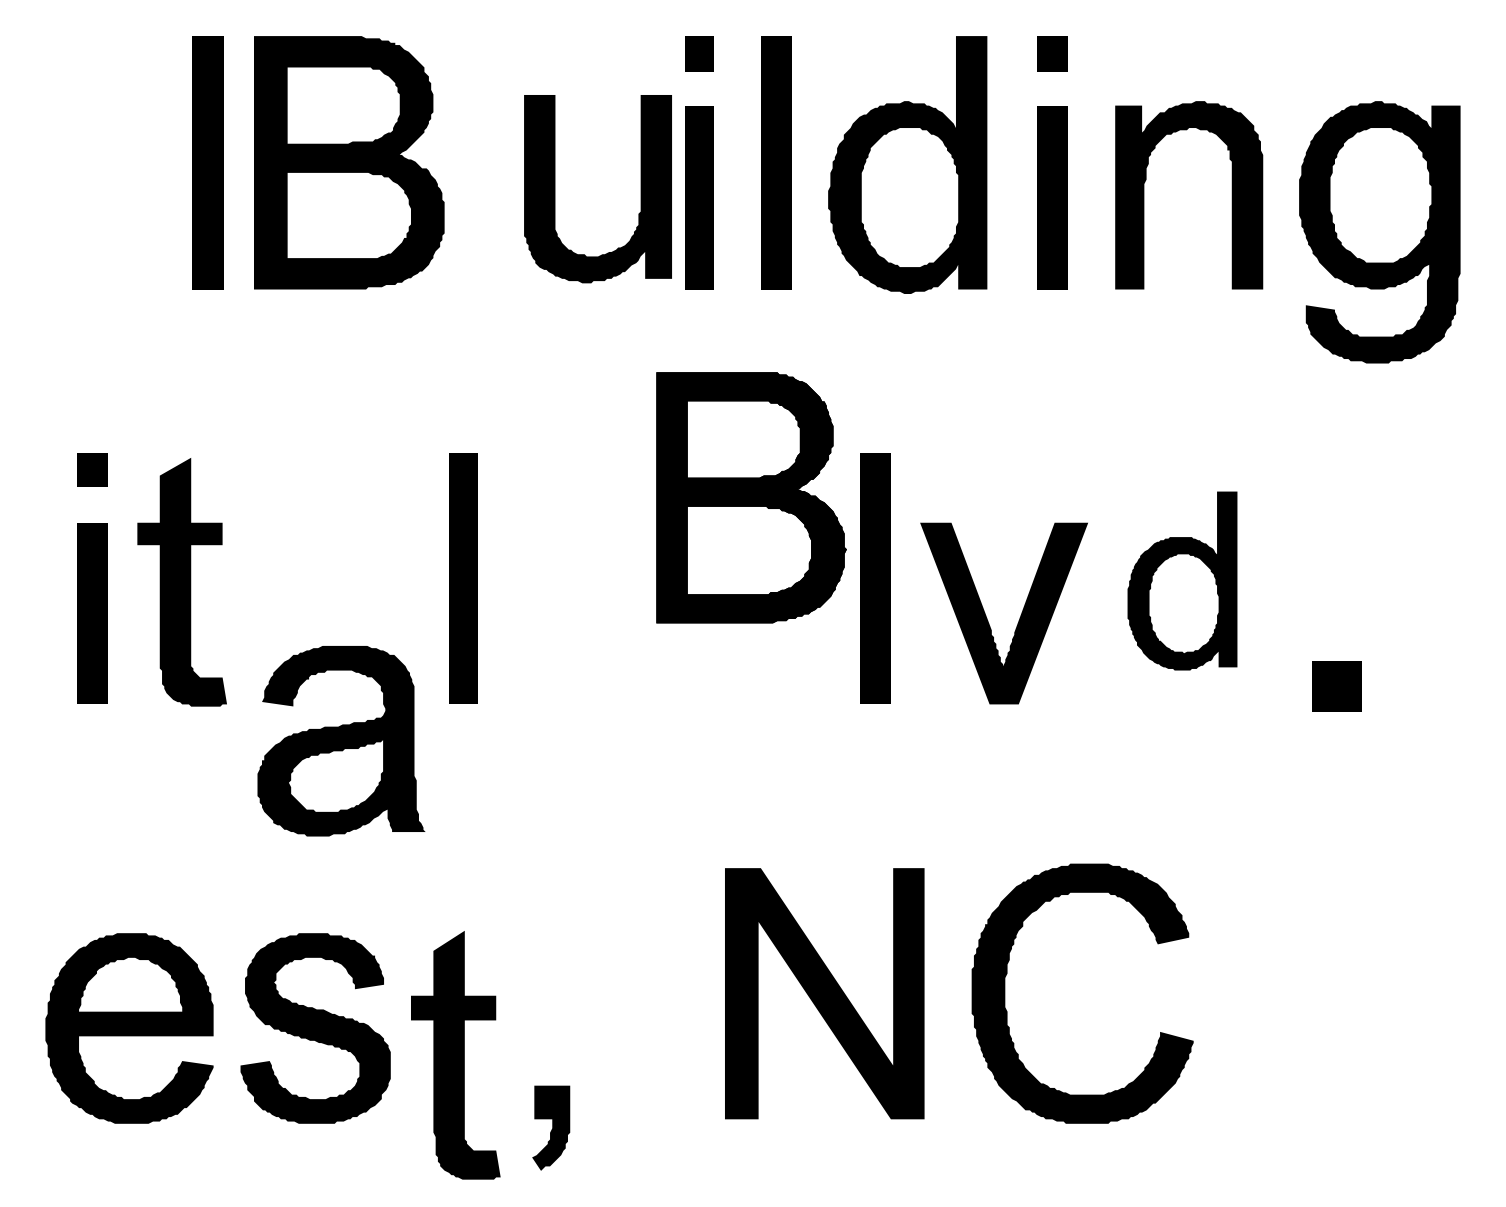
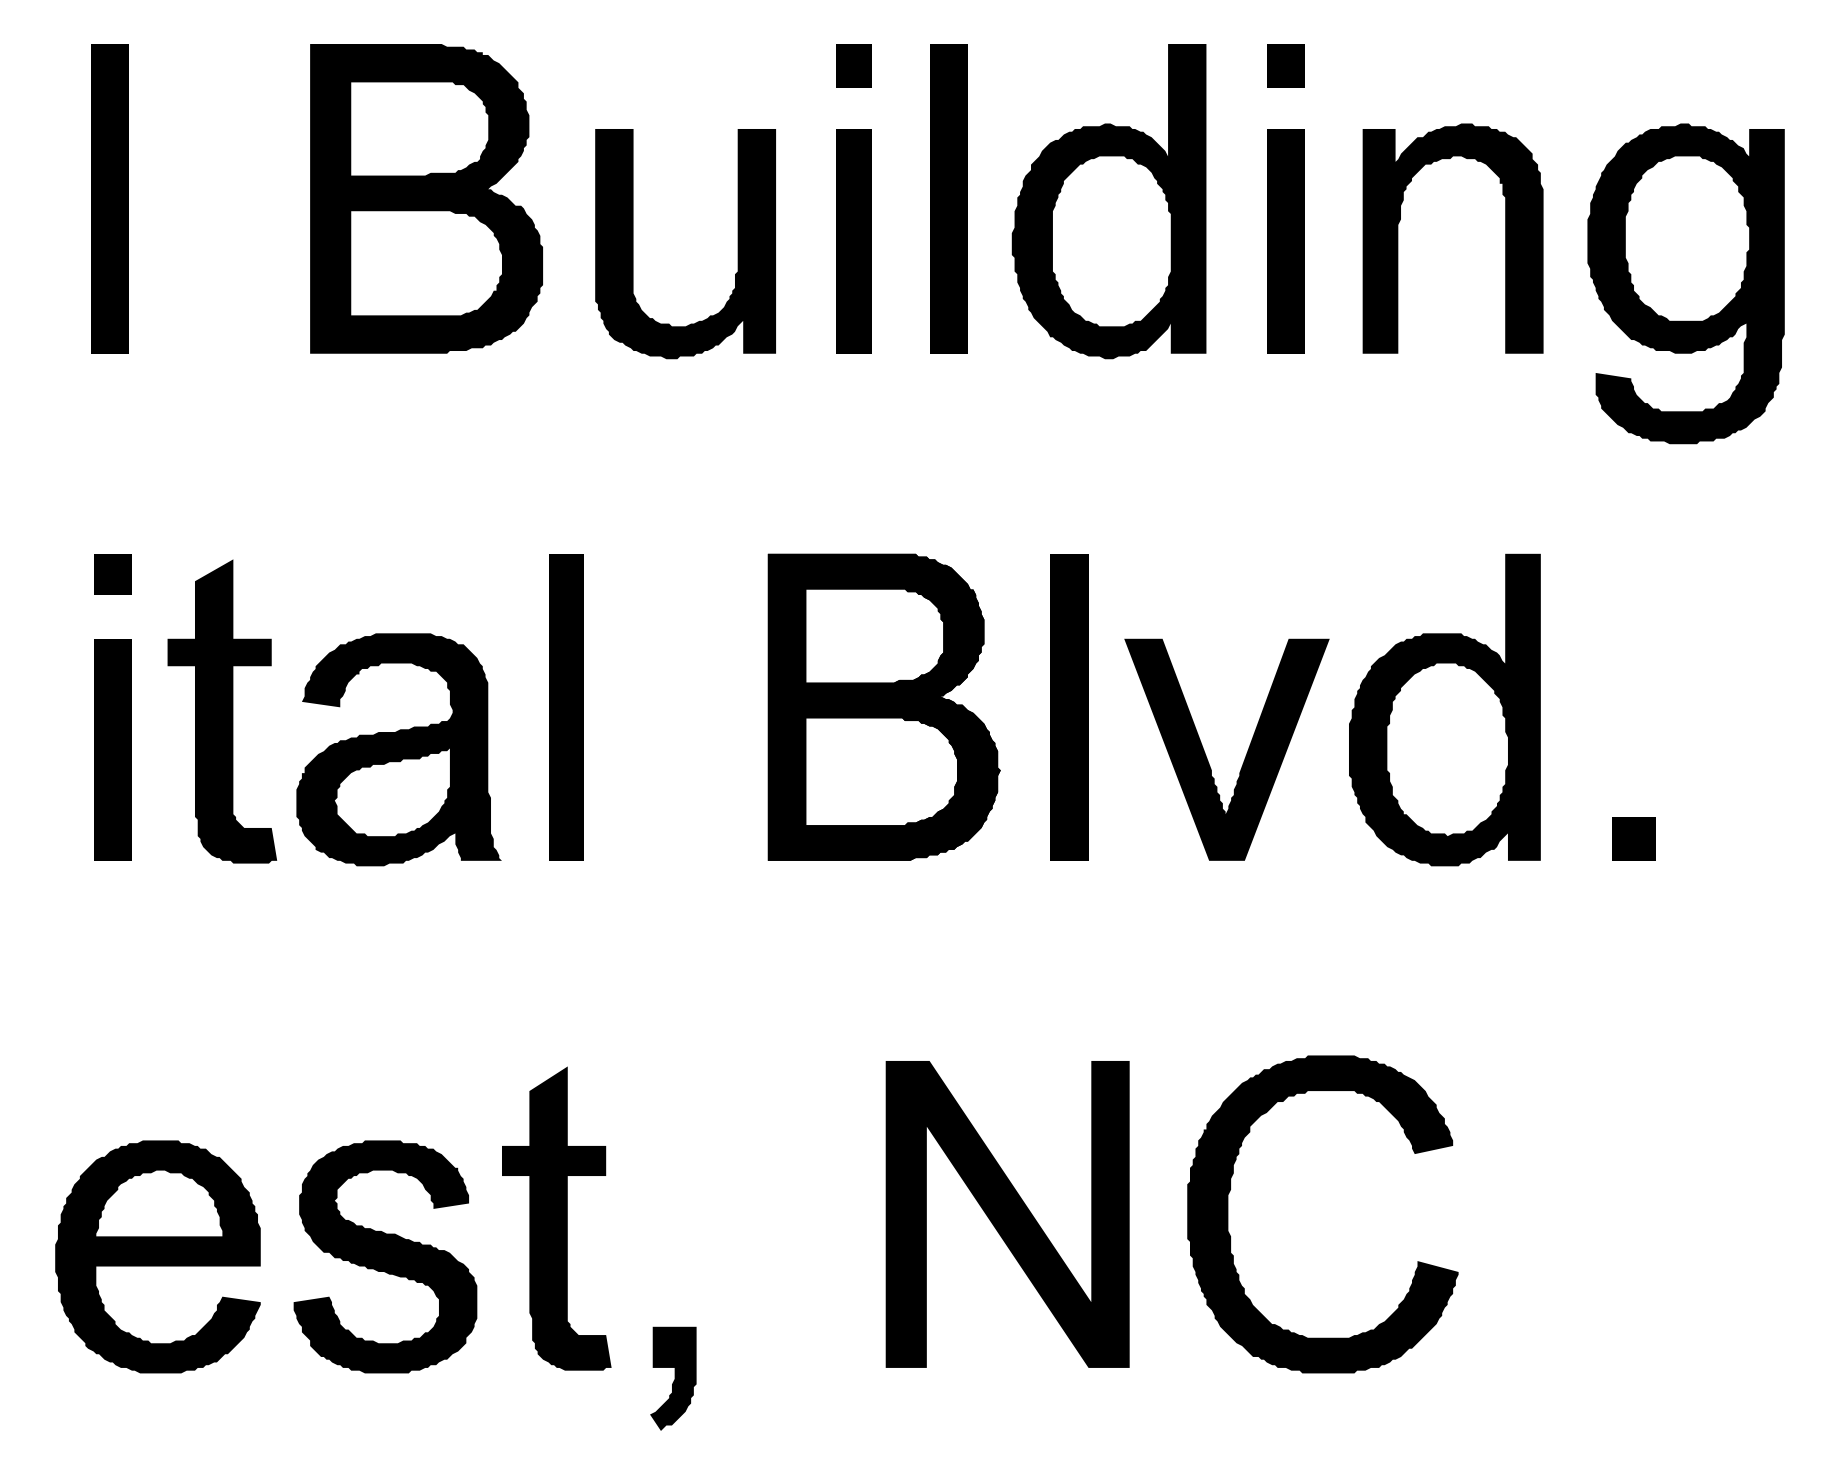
part: (207, 162) -> (109, 198), moved
part: (555, 189) -> (633, 244), moved
part: (750, 497) -> (883, 706), moved
part: (1182, 580) -> (1444, 709), size x1.43
part: (1336, 686) -> (1633, 838), size x0.71
part: (341, 740) -> (398, 749), moved
part: (455, 1055) -> (556, 1218), moved

